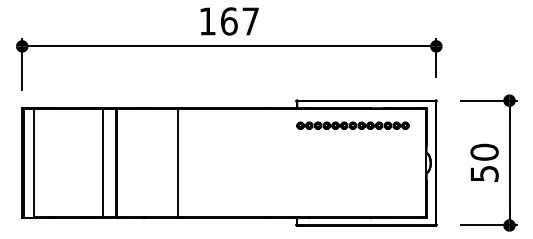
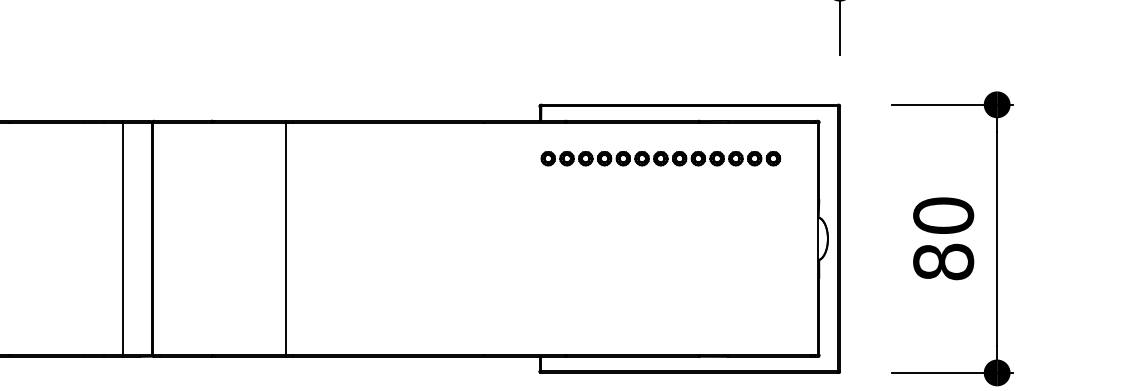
text: (484, 173) -> (943, 261), 50 -> 80

